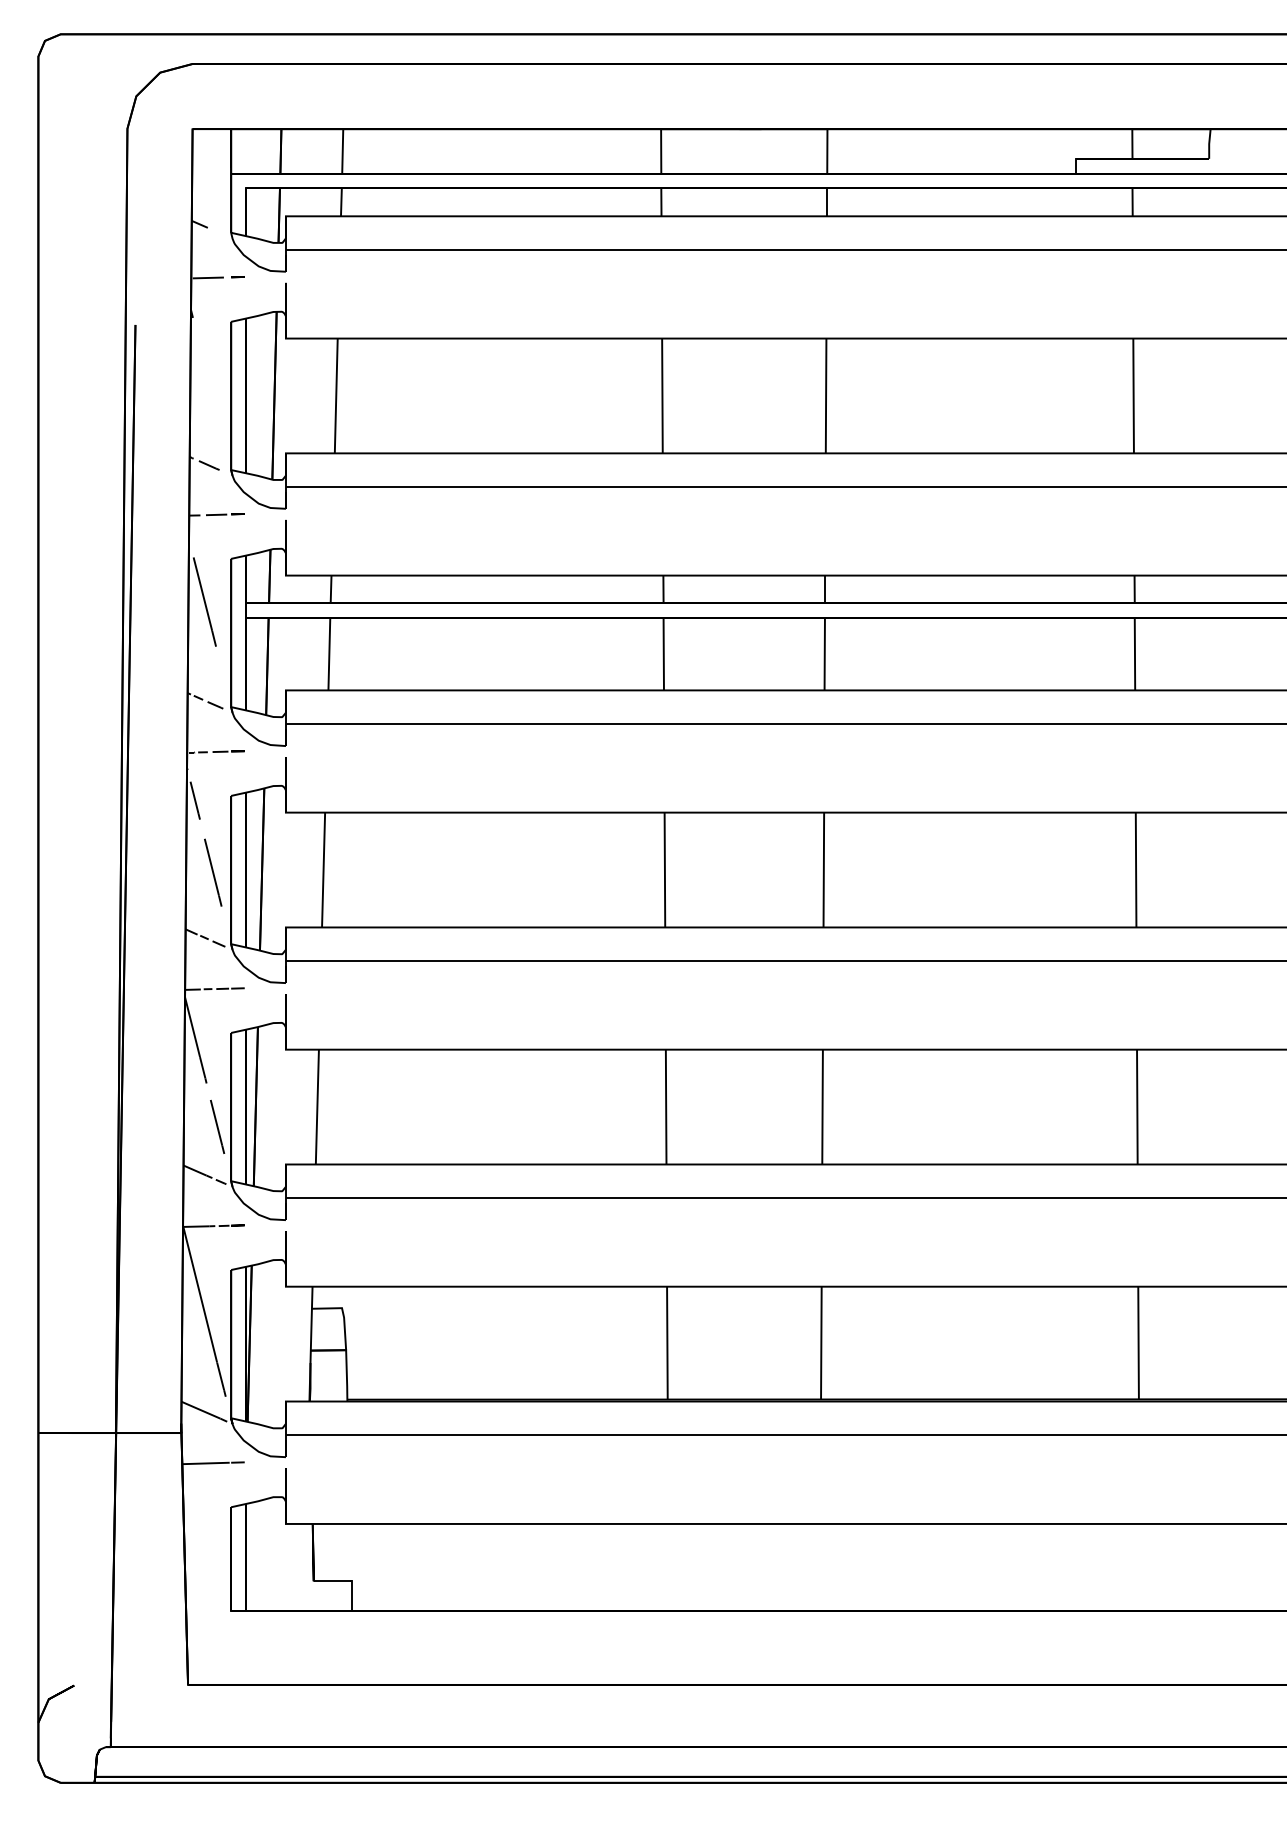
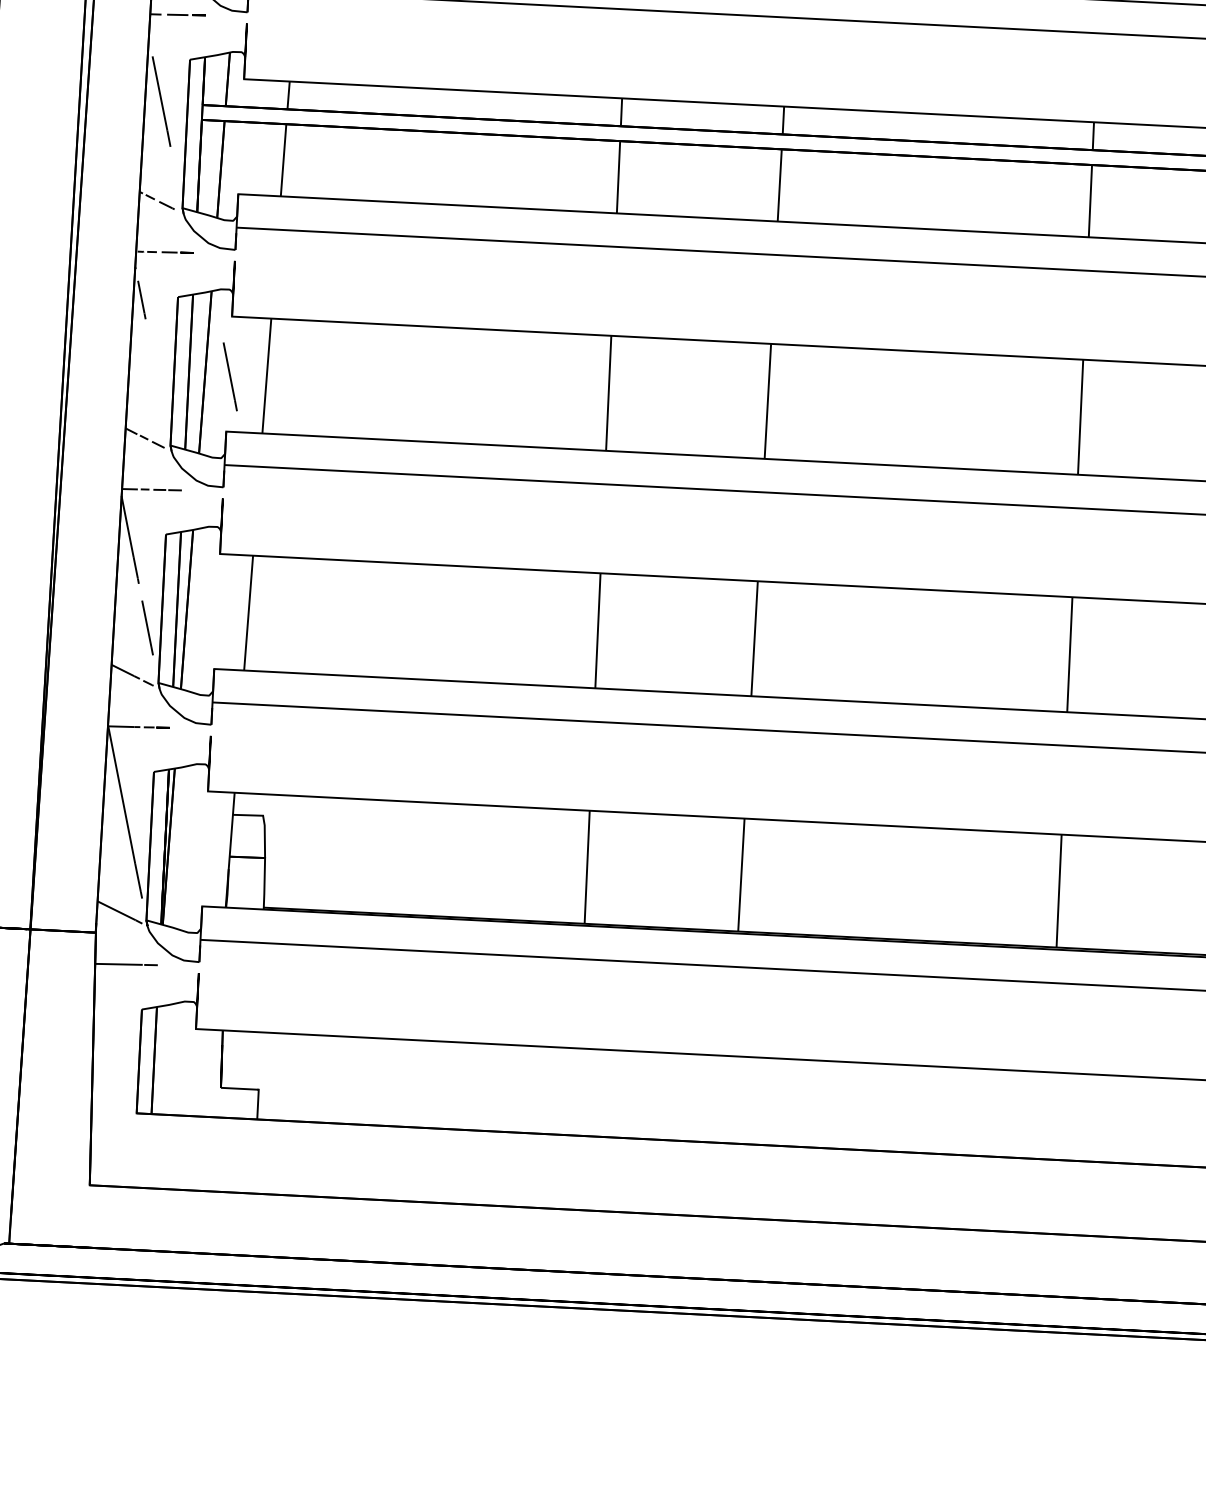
line: (213, 872) -> (230, 376), moved

